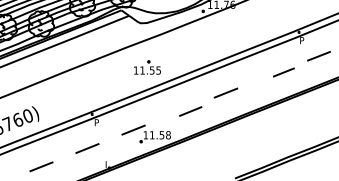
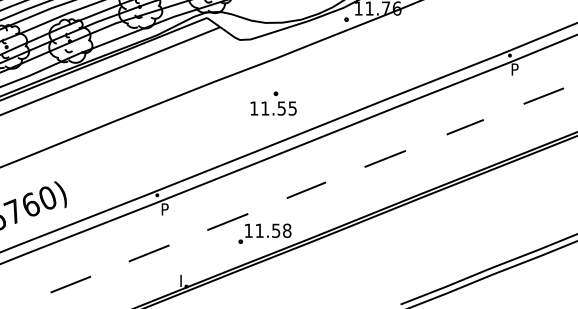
part: (147, 67) -> (273, 103), moved
line: (283, 72) -> (464, 127), moved
line: (190, 111) -> (306, 190), moved

